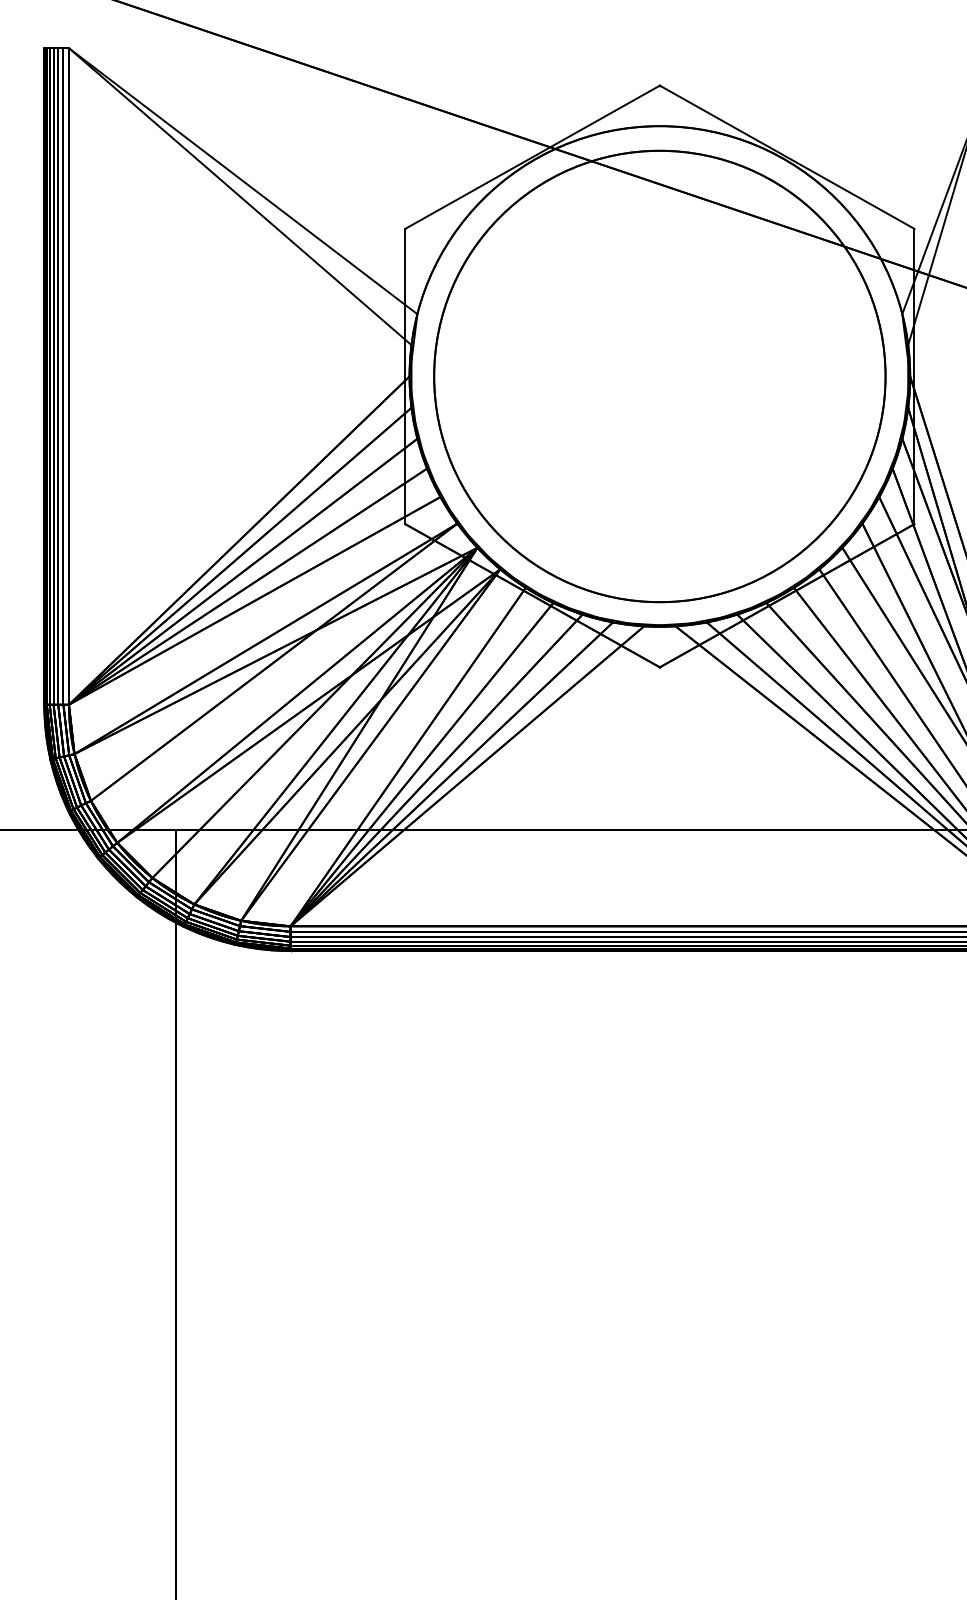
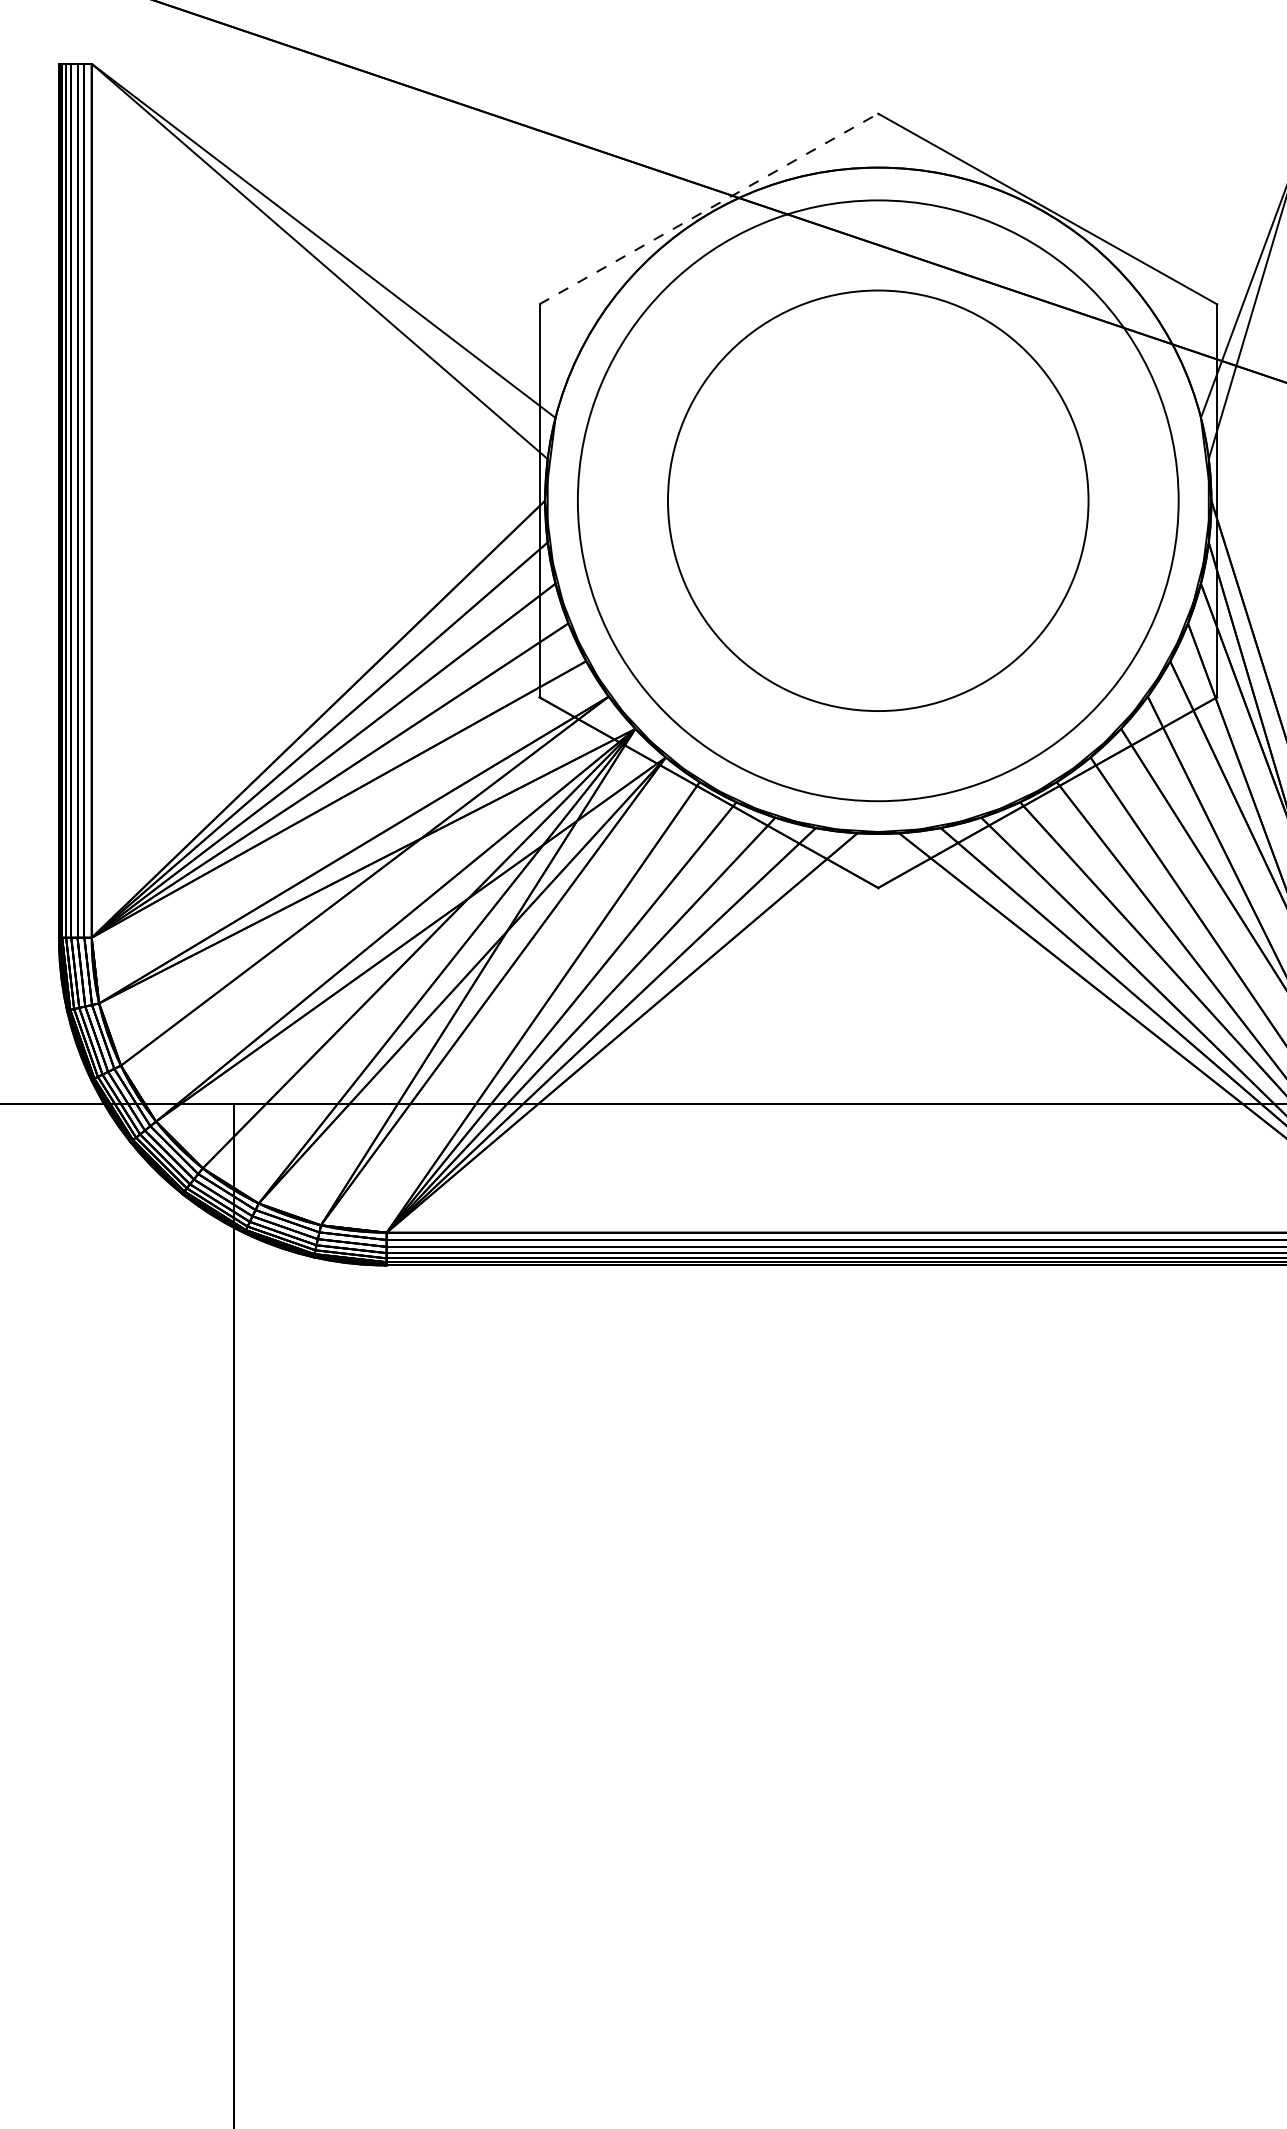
line: (533, 156) -> (709, 208), solid -> dashed
circle: (659, 376) -> (877, 500), size x0.7

